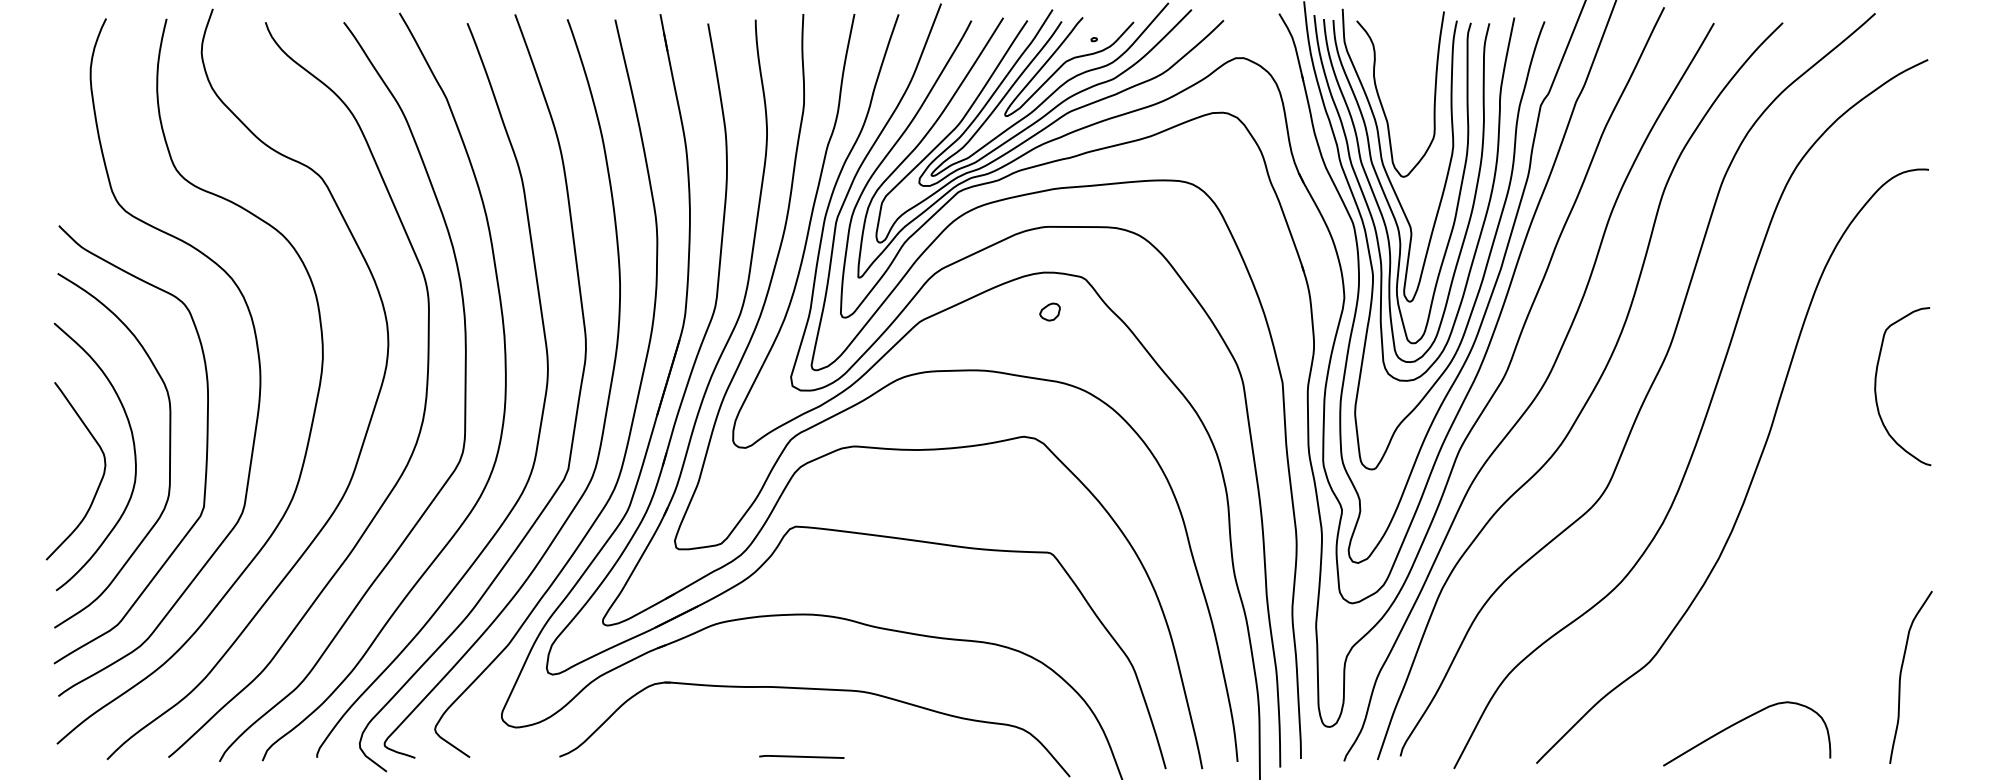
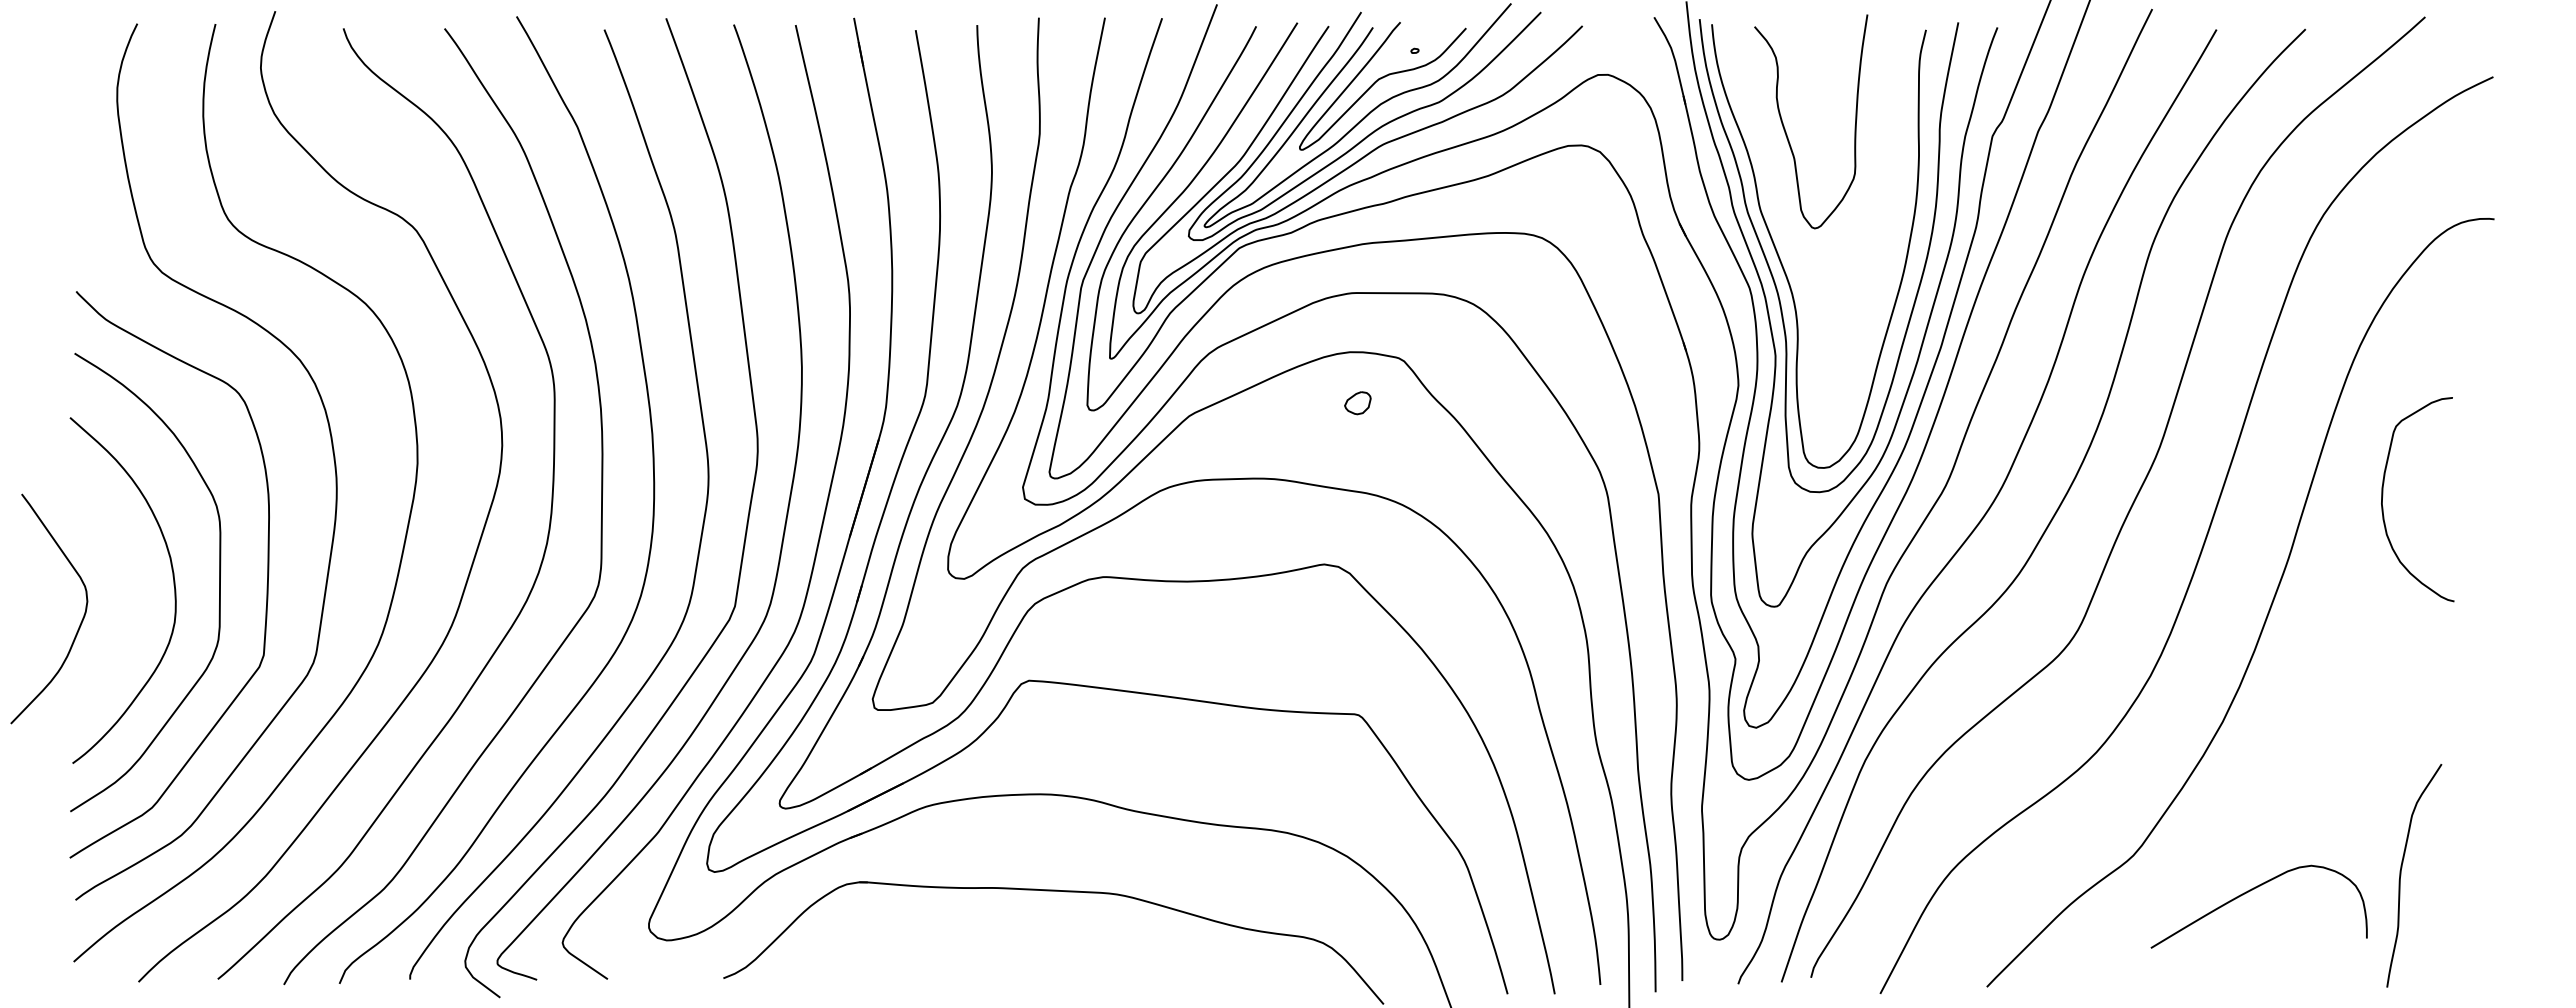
part: (1390, 180) -> (1798, 233), removed
curve: (1876, 384) -> (2383, 496), moved
curve: (99, 483) -> (79, 624), moved
curve: (1901, 677) -> (2401, 875), moved
curve: (1740, 722) -> (2250, 891), moved
line: (801, 756) -> (1036, 978), removed

